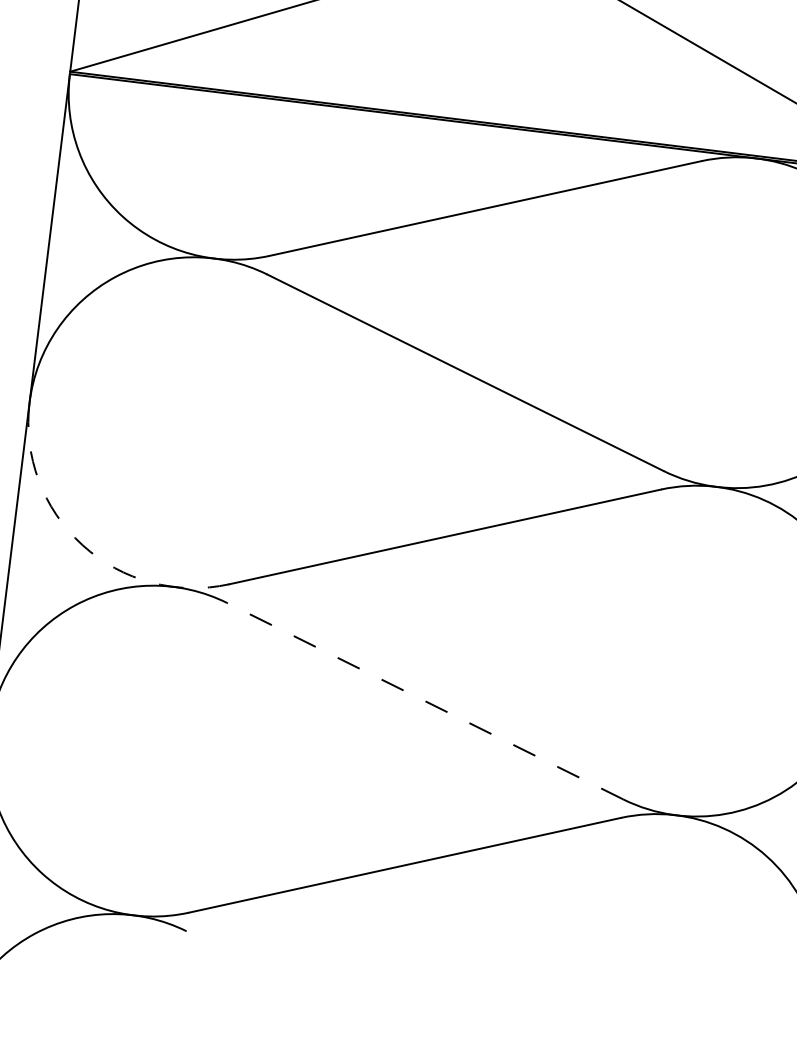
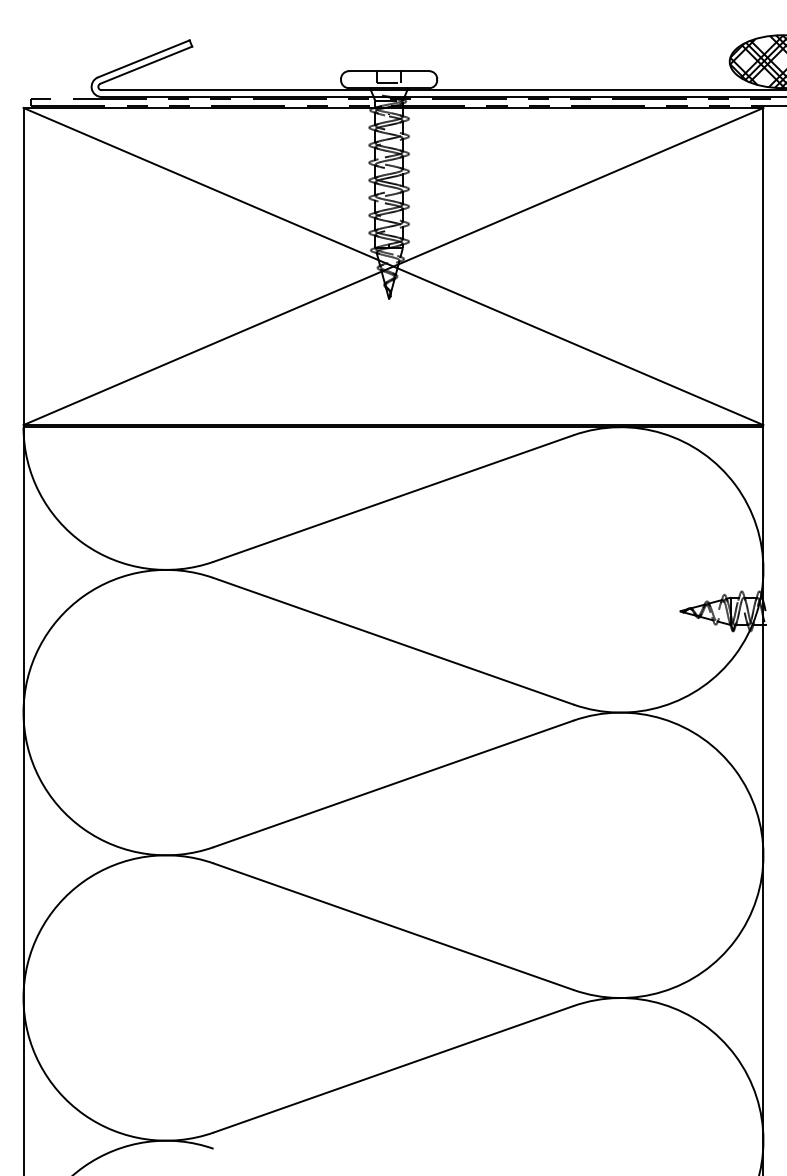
arc: (82, 545) -> (83, 829), dashed -> solid
line: (425, 700) -> (393, 926), dashed -> solid

